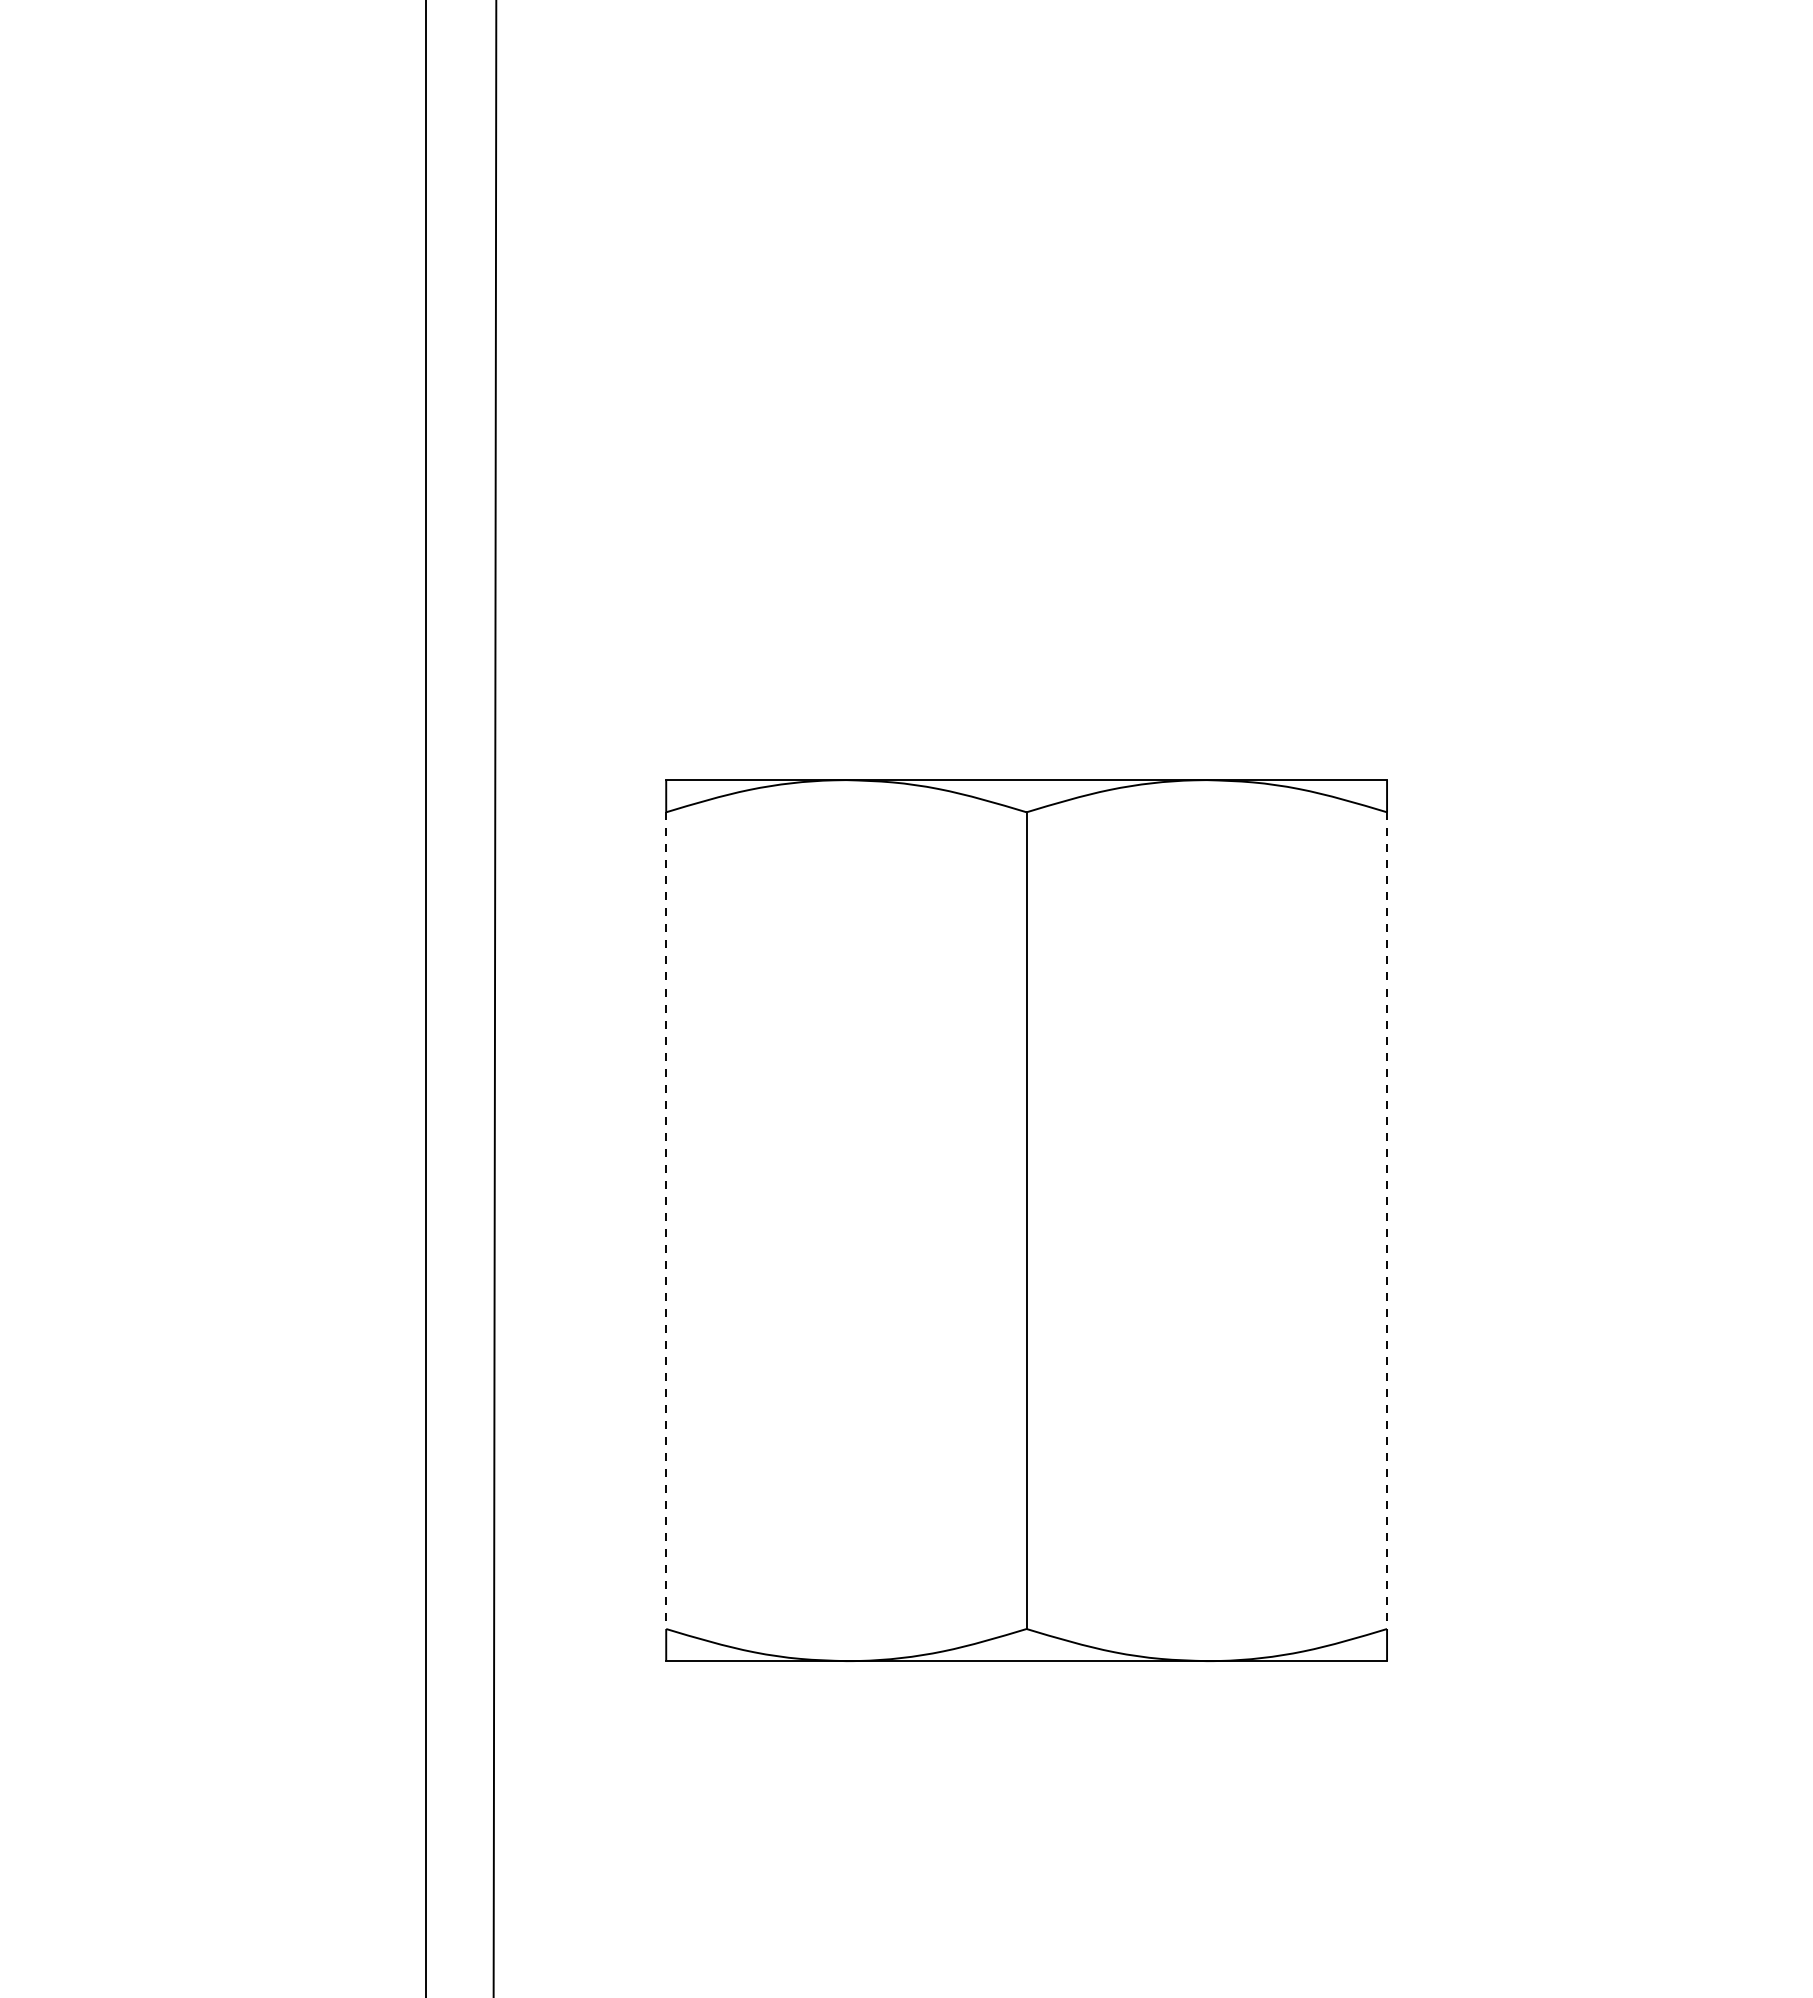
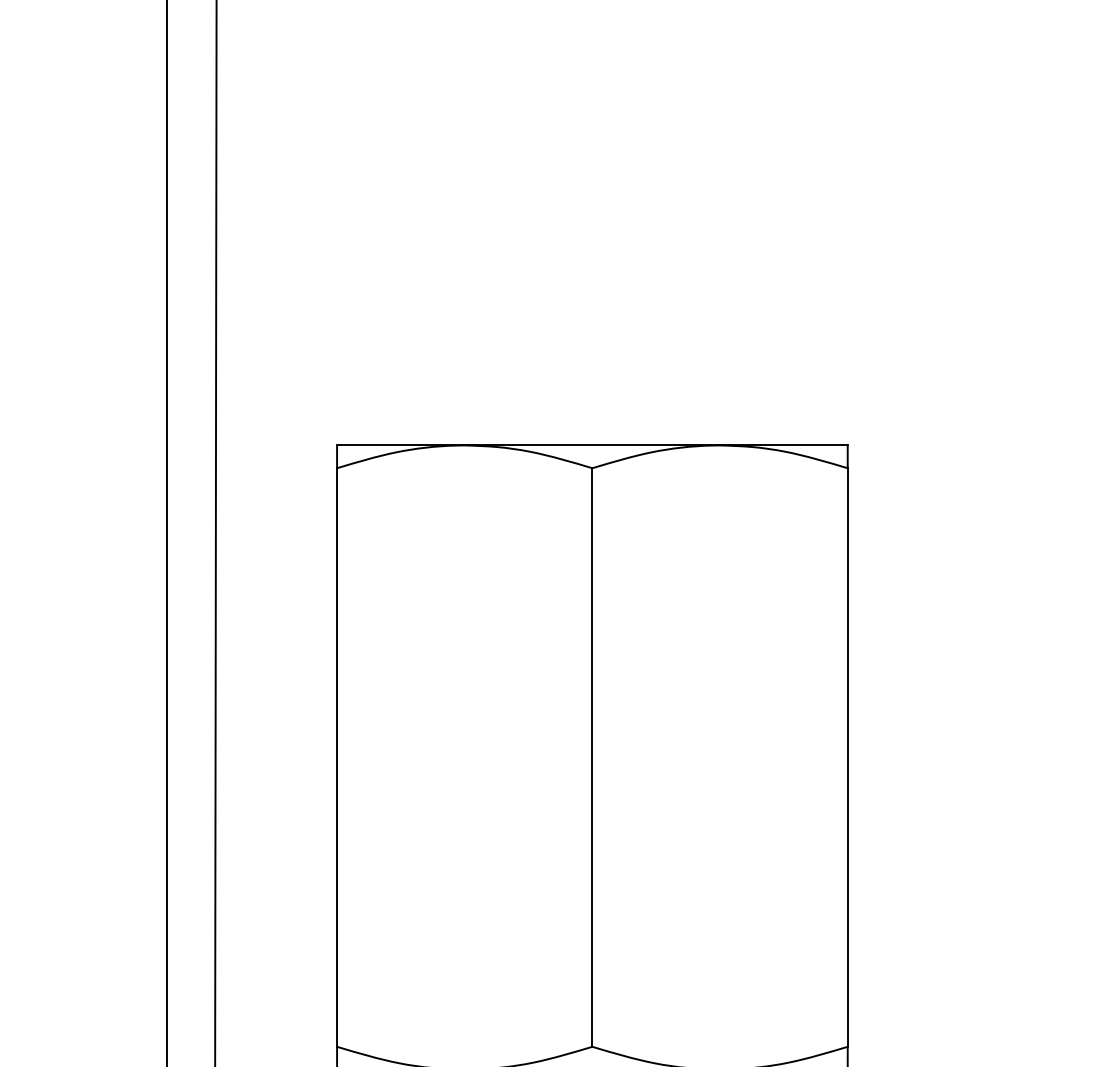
line: (666, 1221) -> (337, 758), dashed -> solid
line: (1387, 1221) -> (848, 758), dashed -> solid

